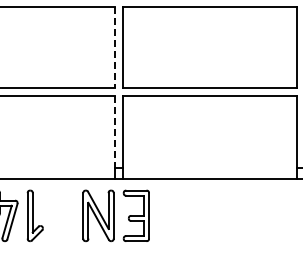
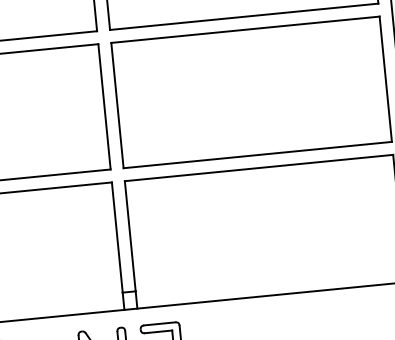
line: (114, 47) -> (104, 107), dashed -> solid
line: (114, 132) -> (117, 237), dashed -> solid

